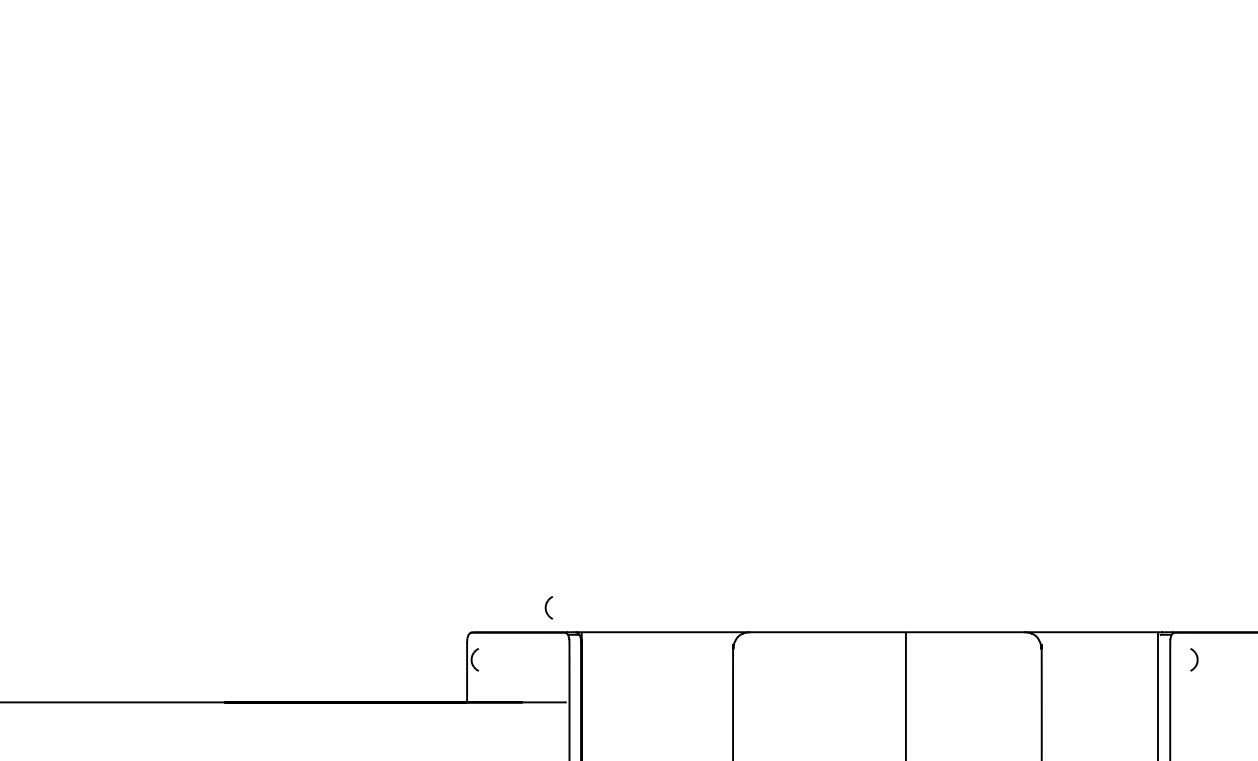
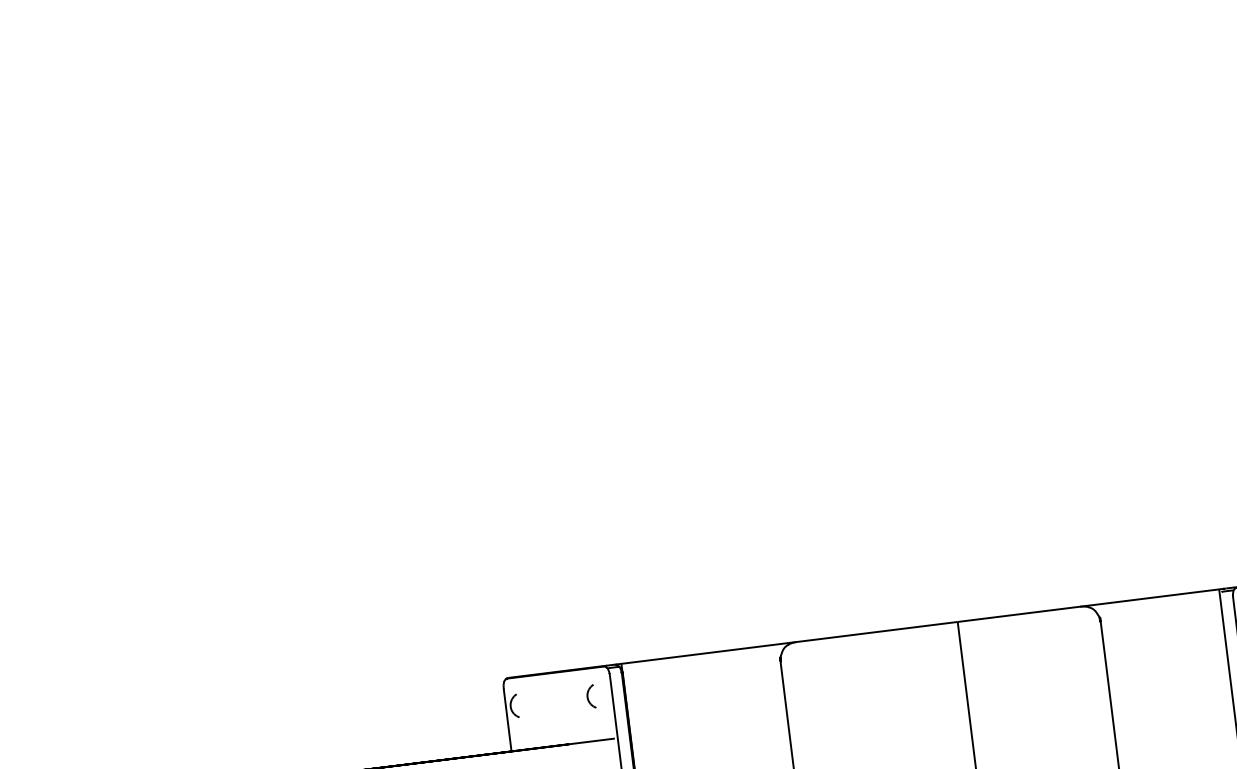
part: (548, 607) -> (590, 696), moved

